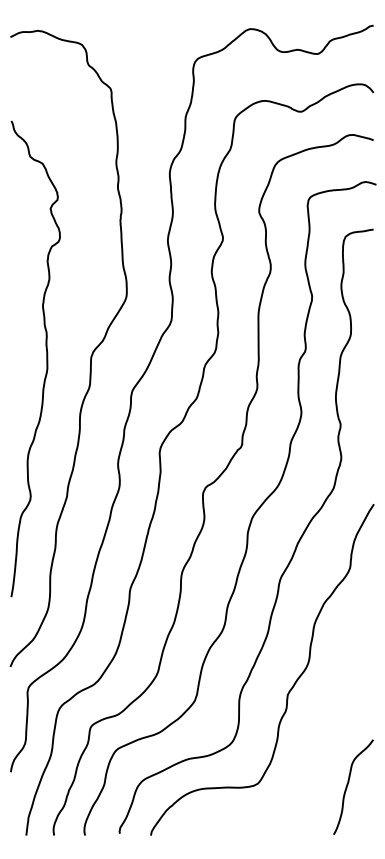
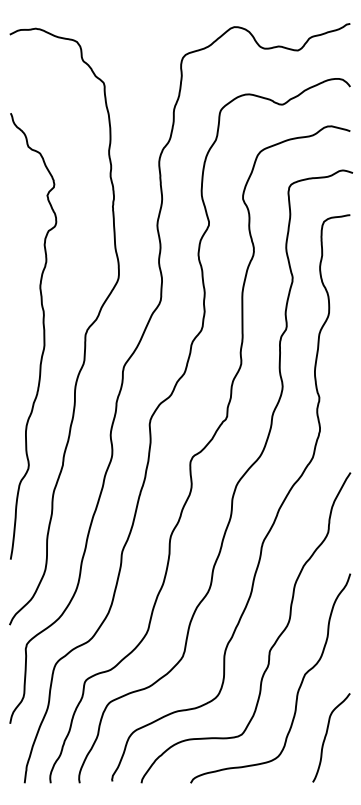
curve: (318, 733) -> (298, 687), added

